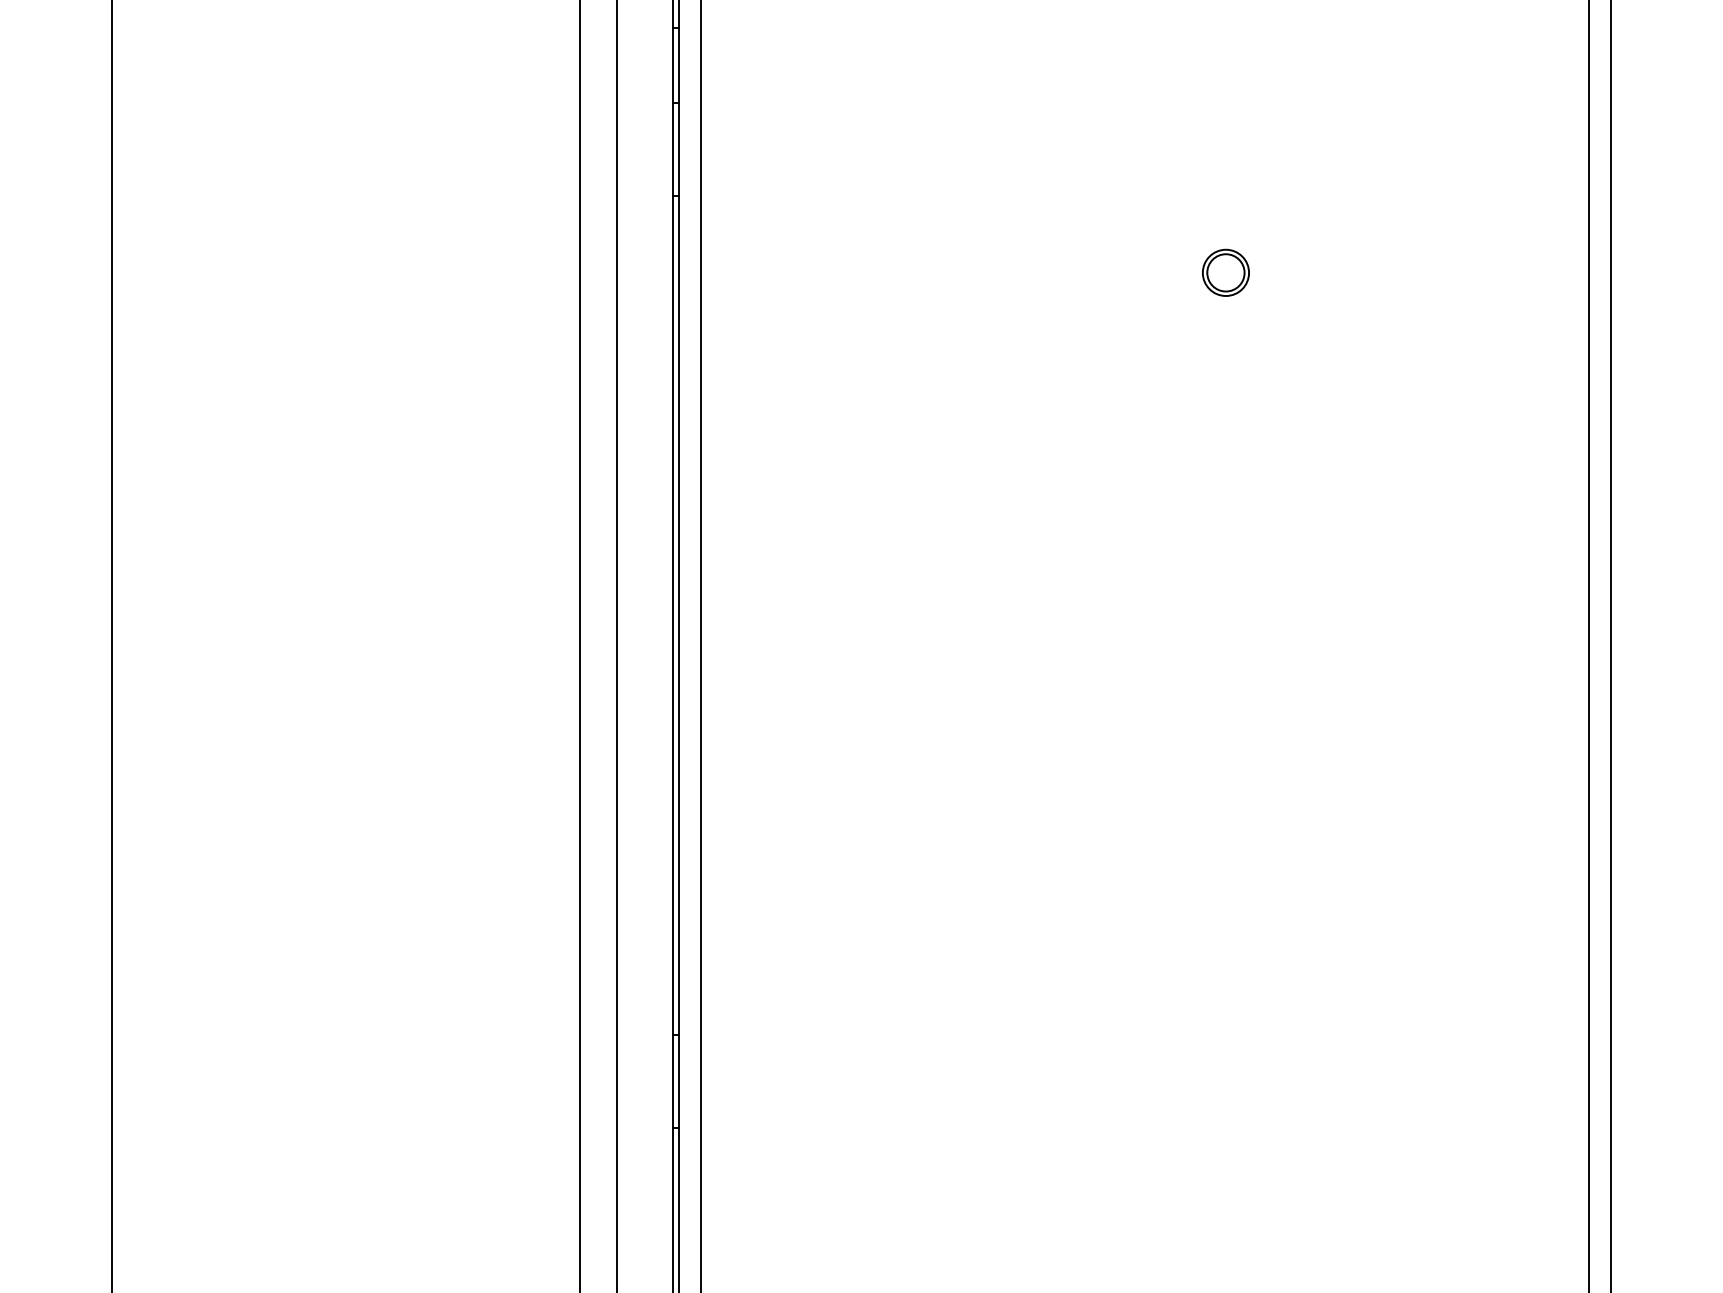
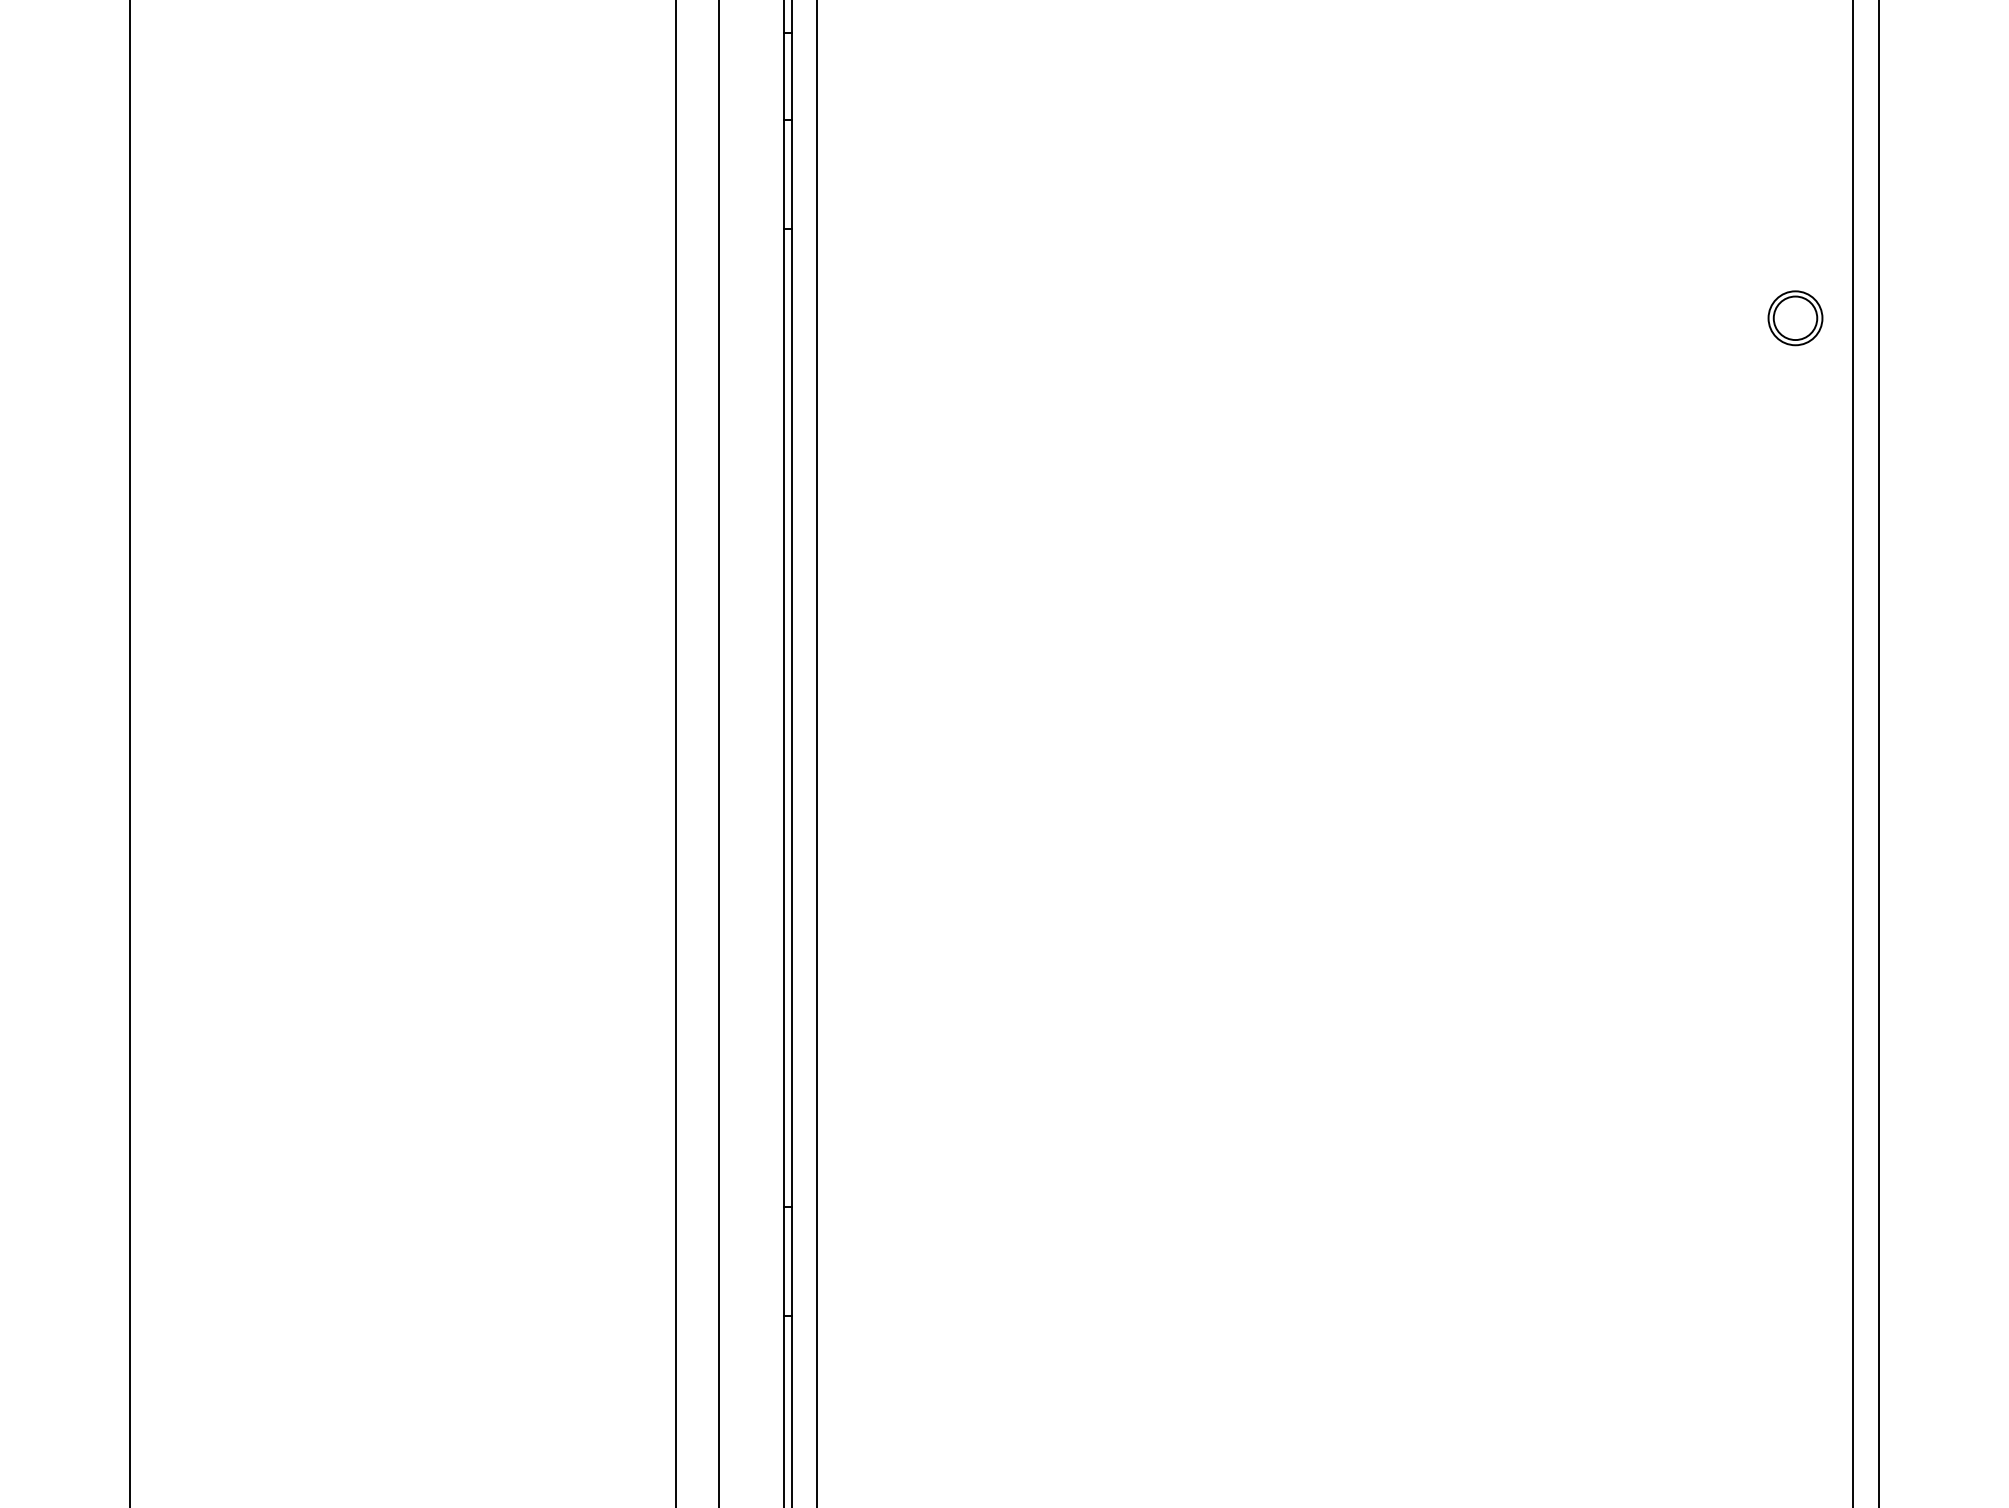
part: (1225, 273) -> (1795, 318), moved

